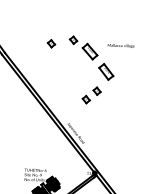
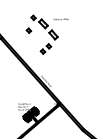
part: (99, 70) -> (49, 34), moved

